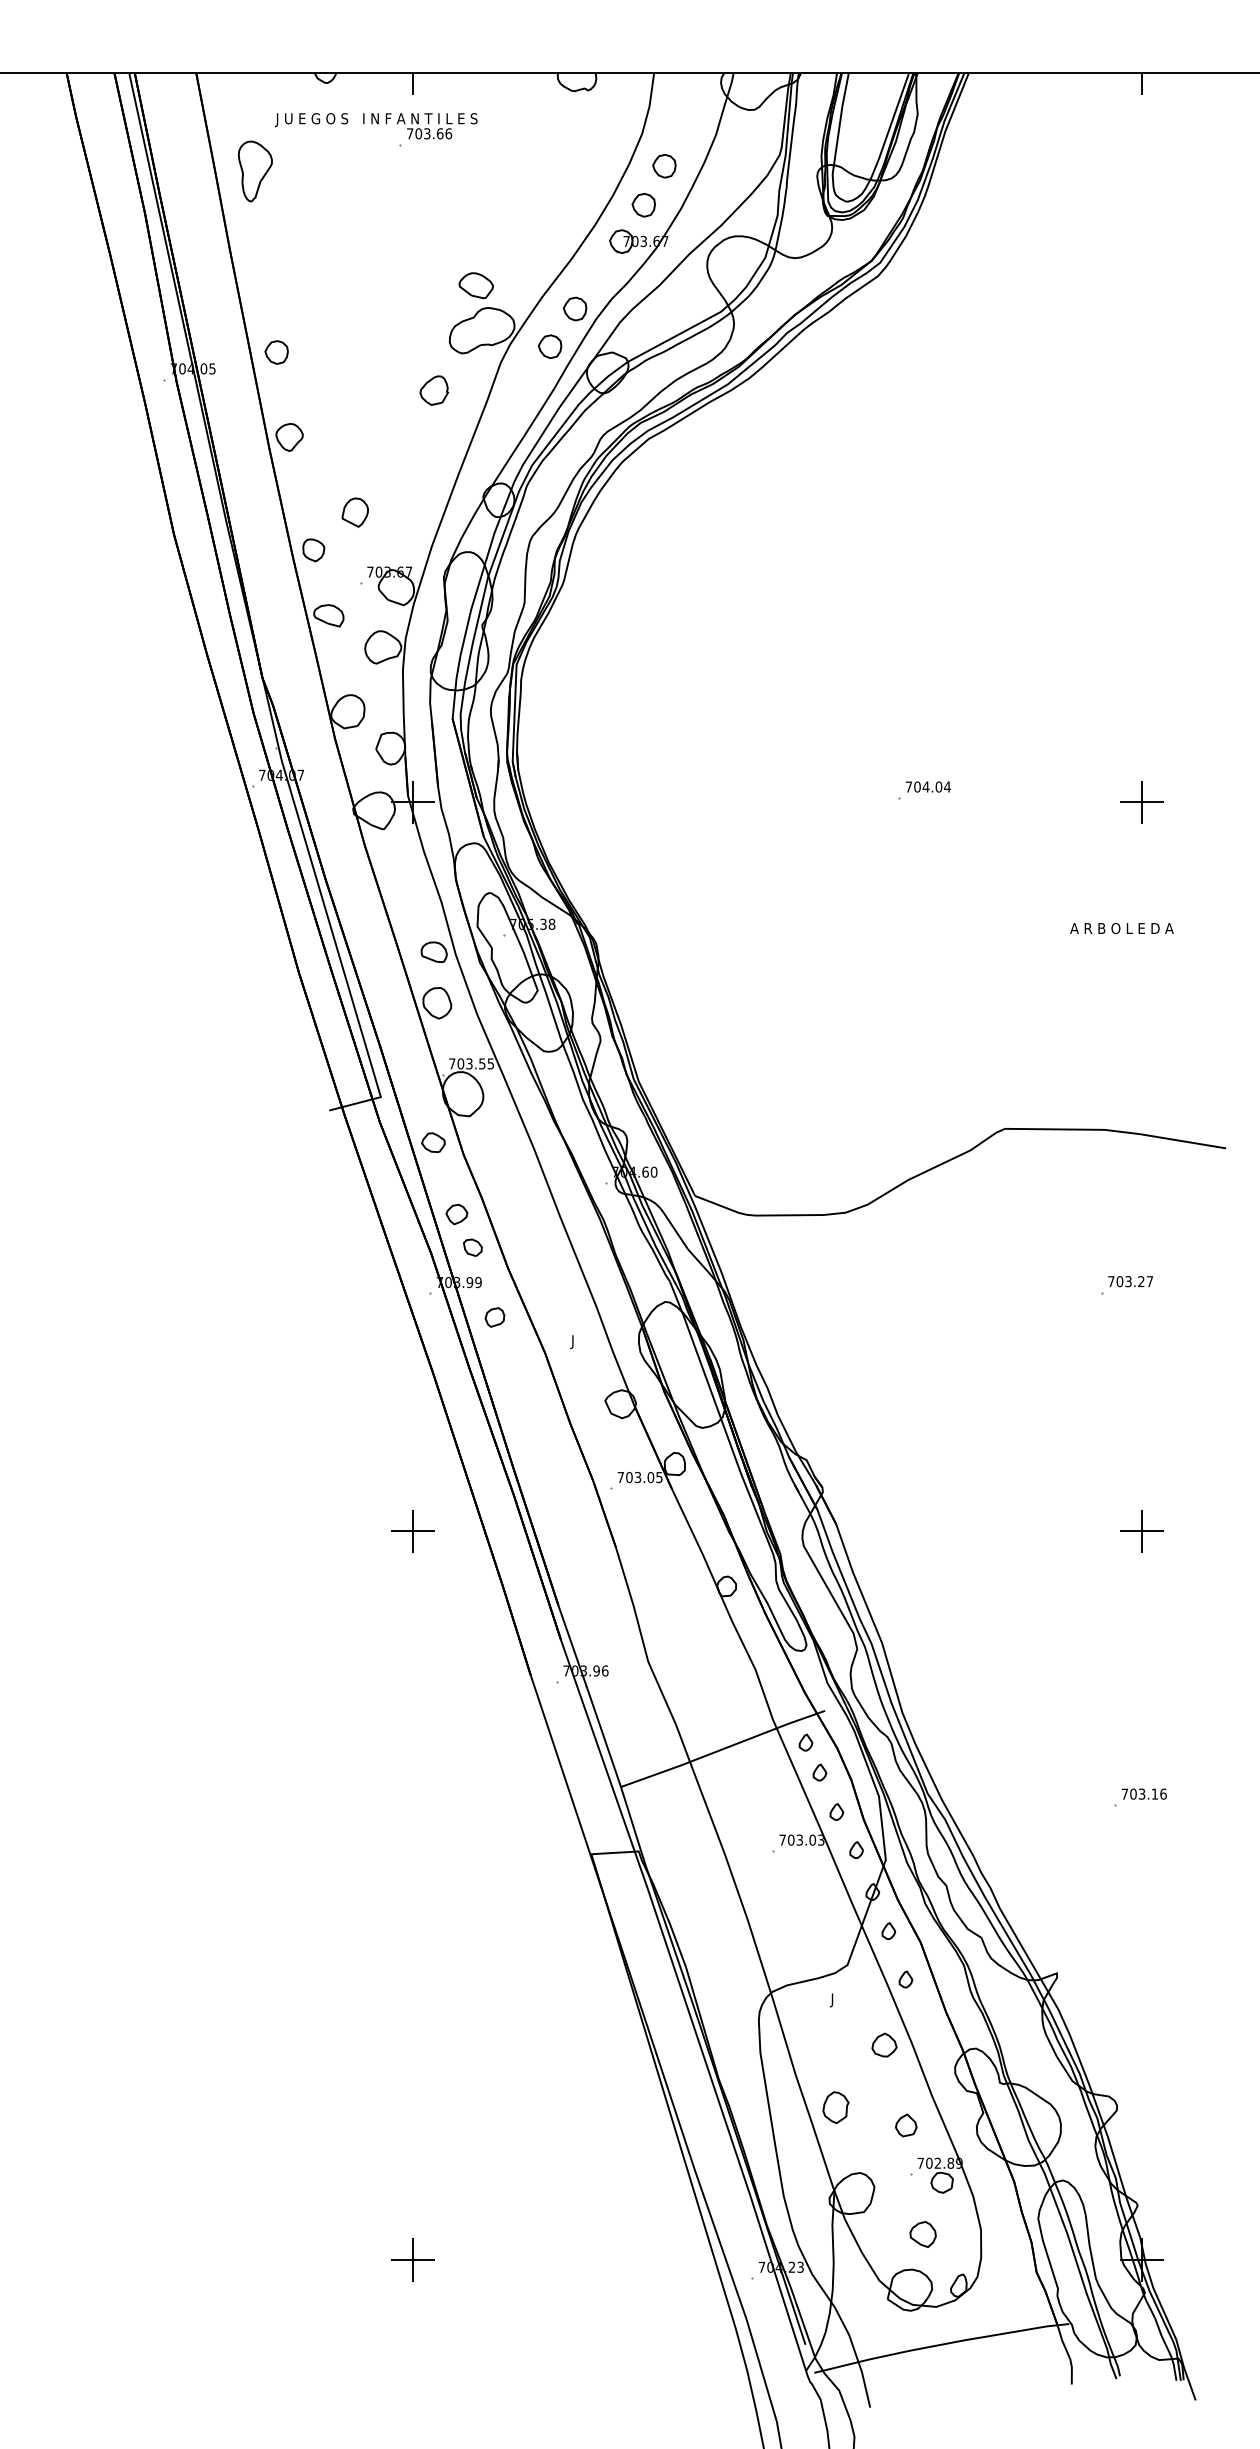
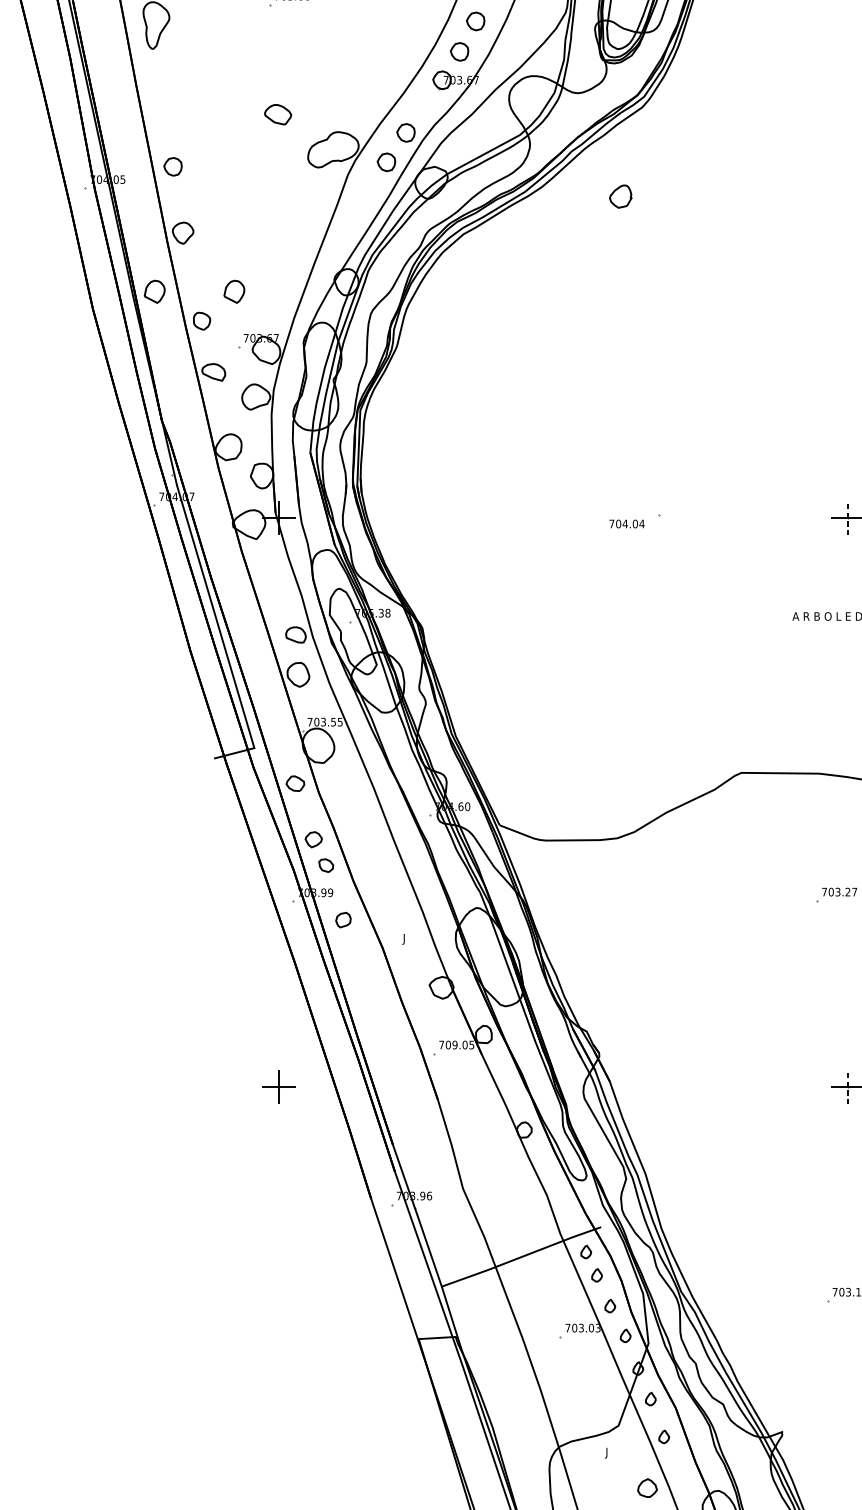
part: (475, 285) -> (277, 114), moved
part: (434, 390) -> (620, 196), moved
part: (252, 512) -> (154, 291), added
text: (927, 786) -> (626, 523), moved
line: (1141, 802) -> (848, 518), solid -> dashed
text: (637, 1477) -> (454, 1045), 703.05 -> 709.05
line: (1141, 1531) -> (848, 1087), solid -> dashed

